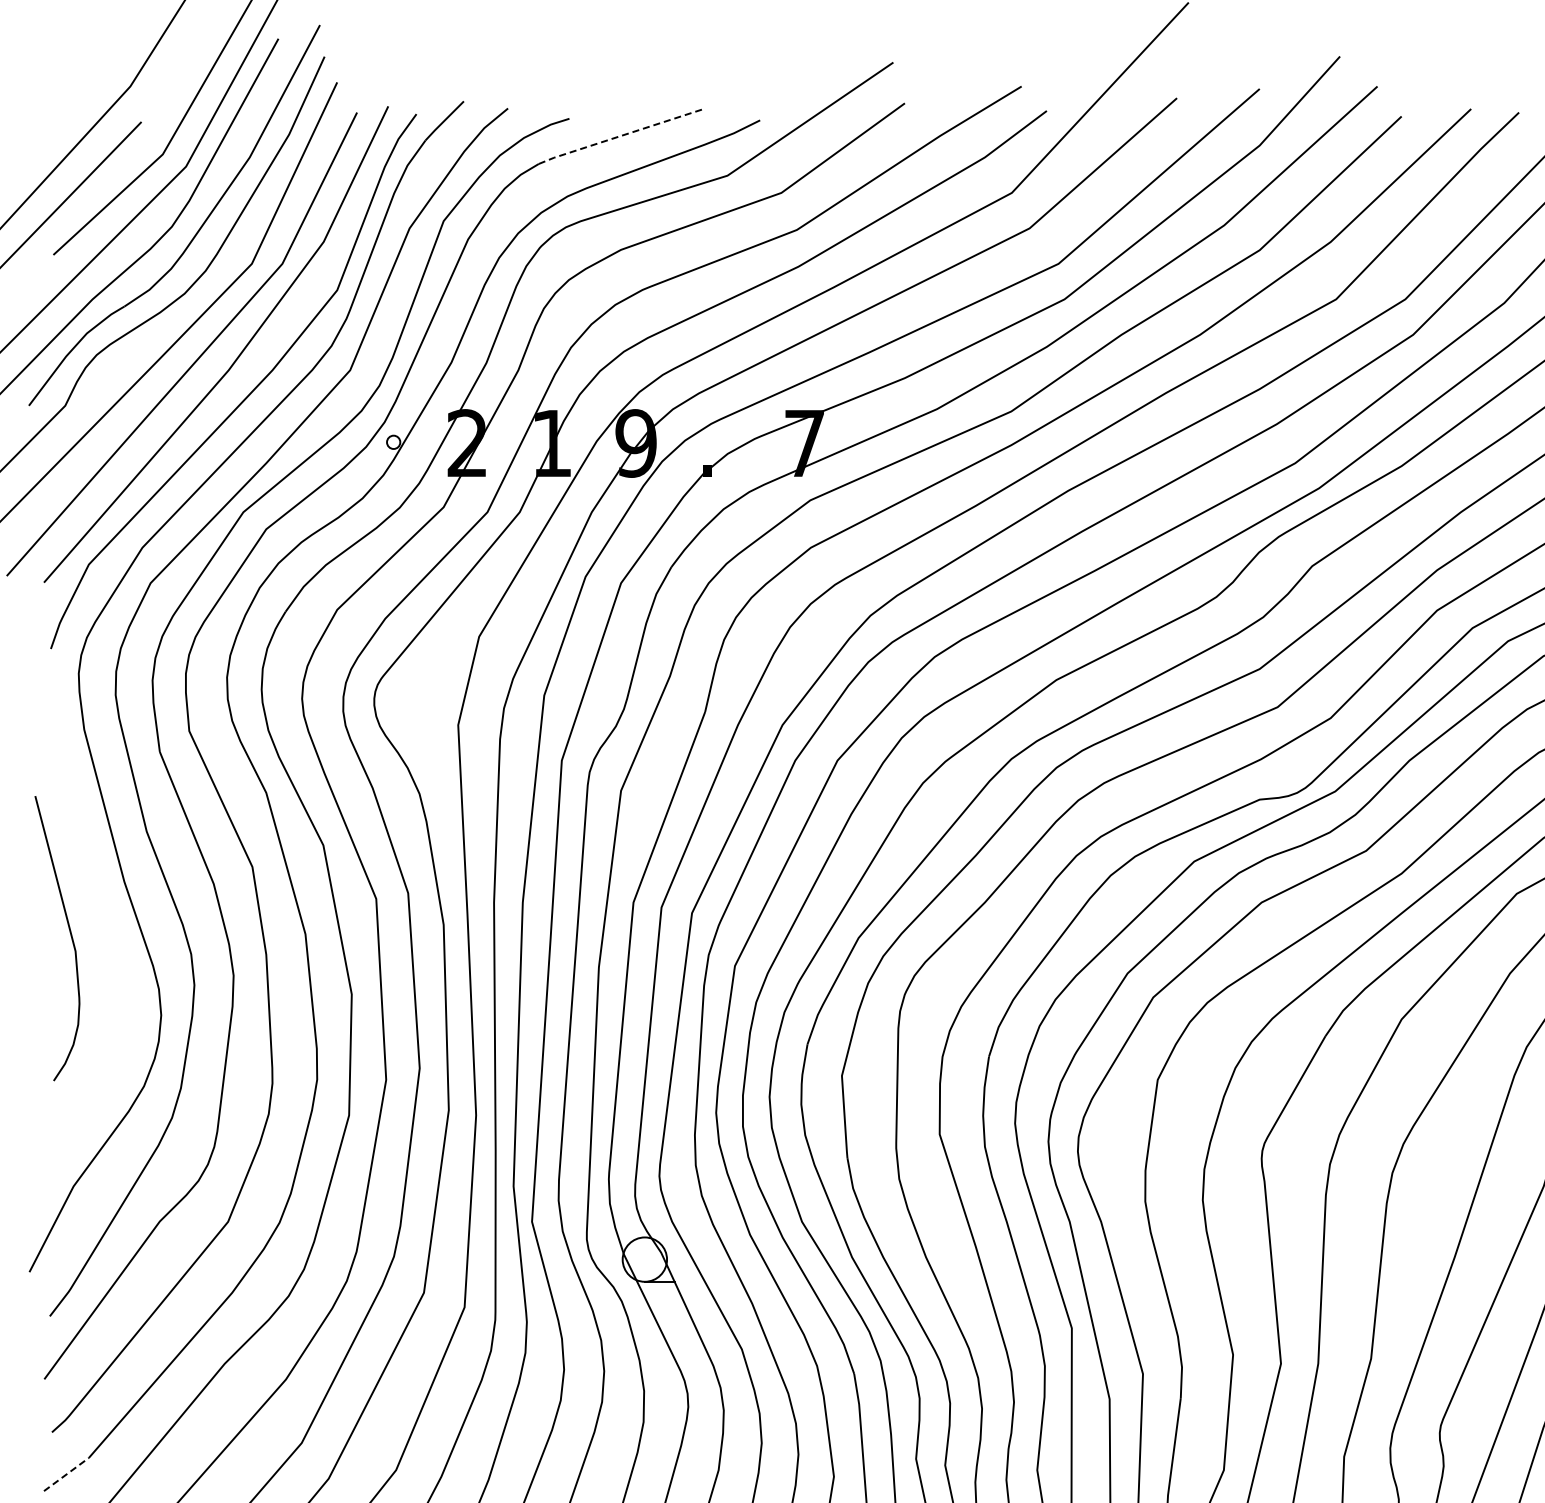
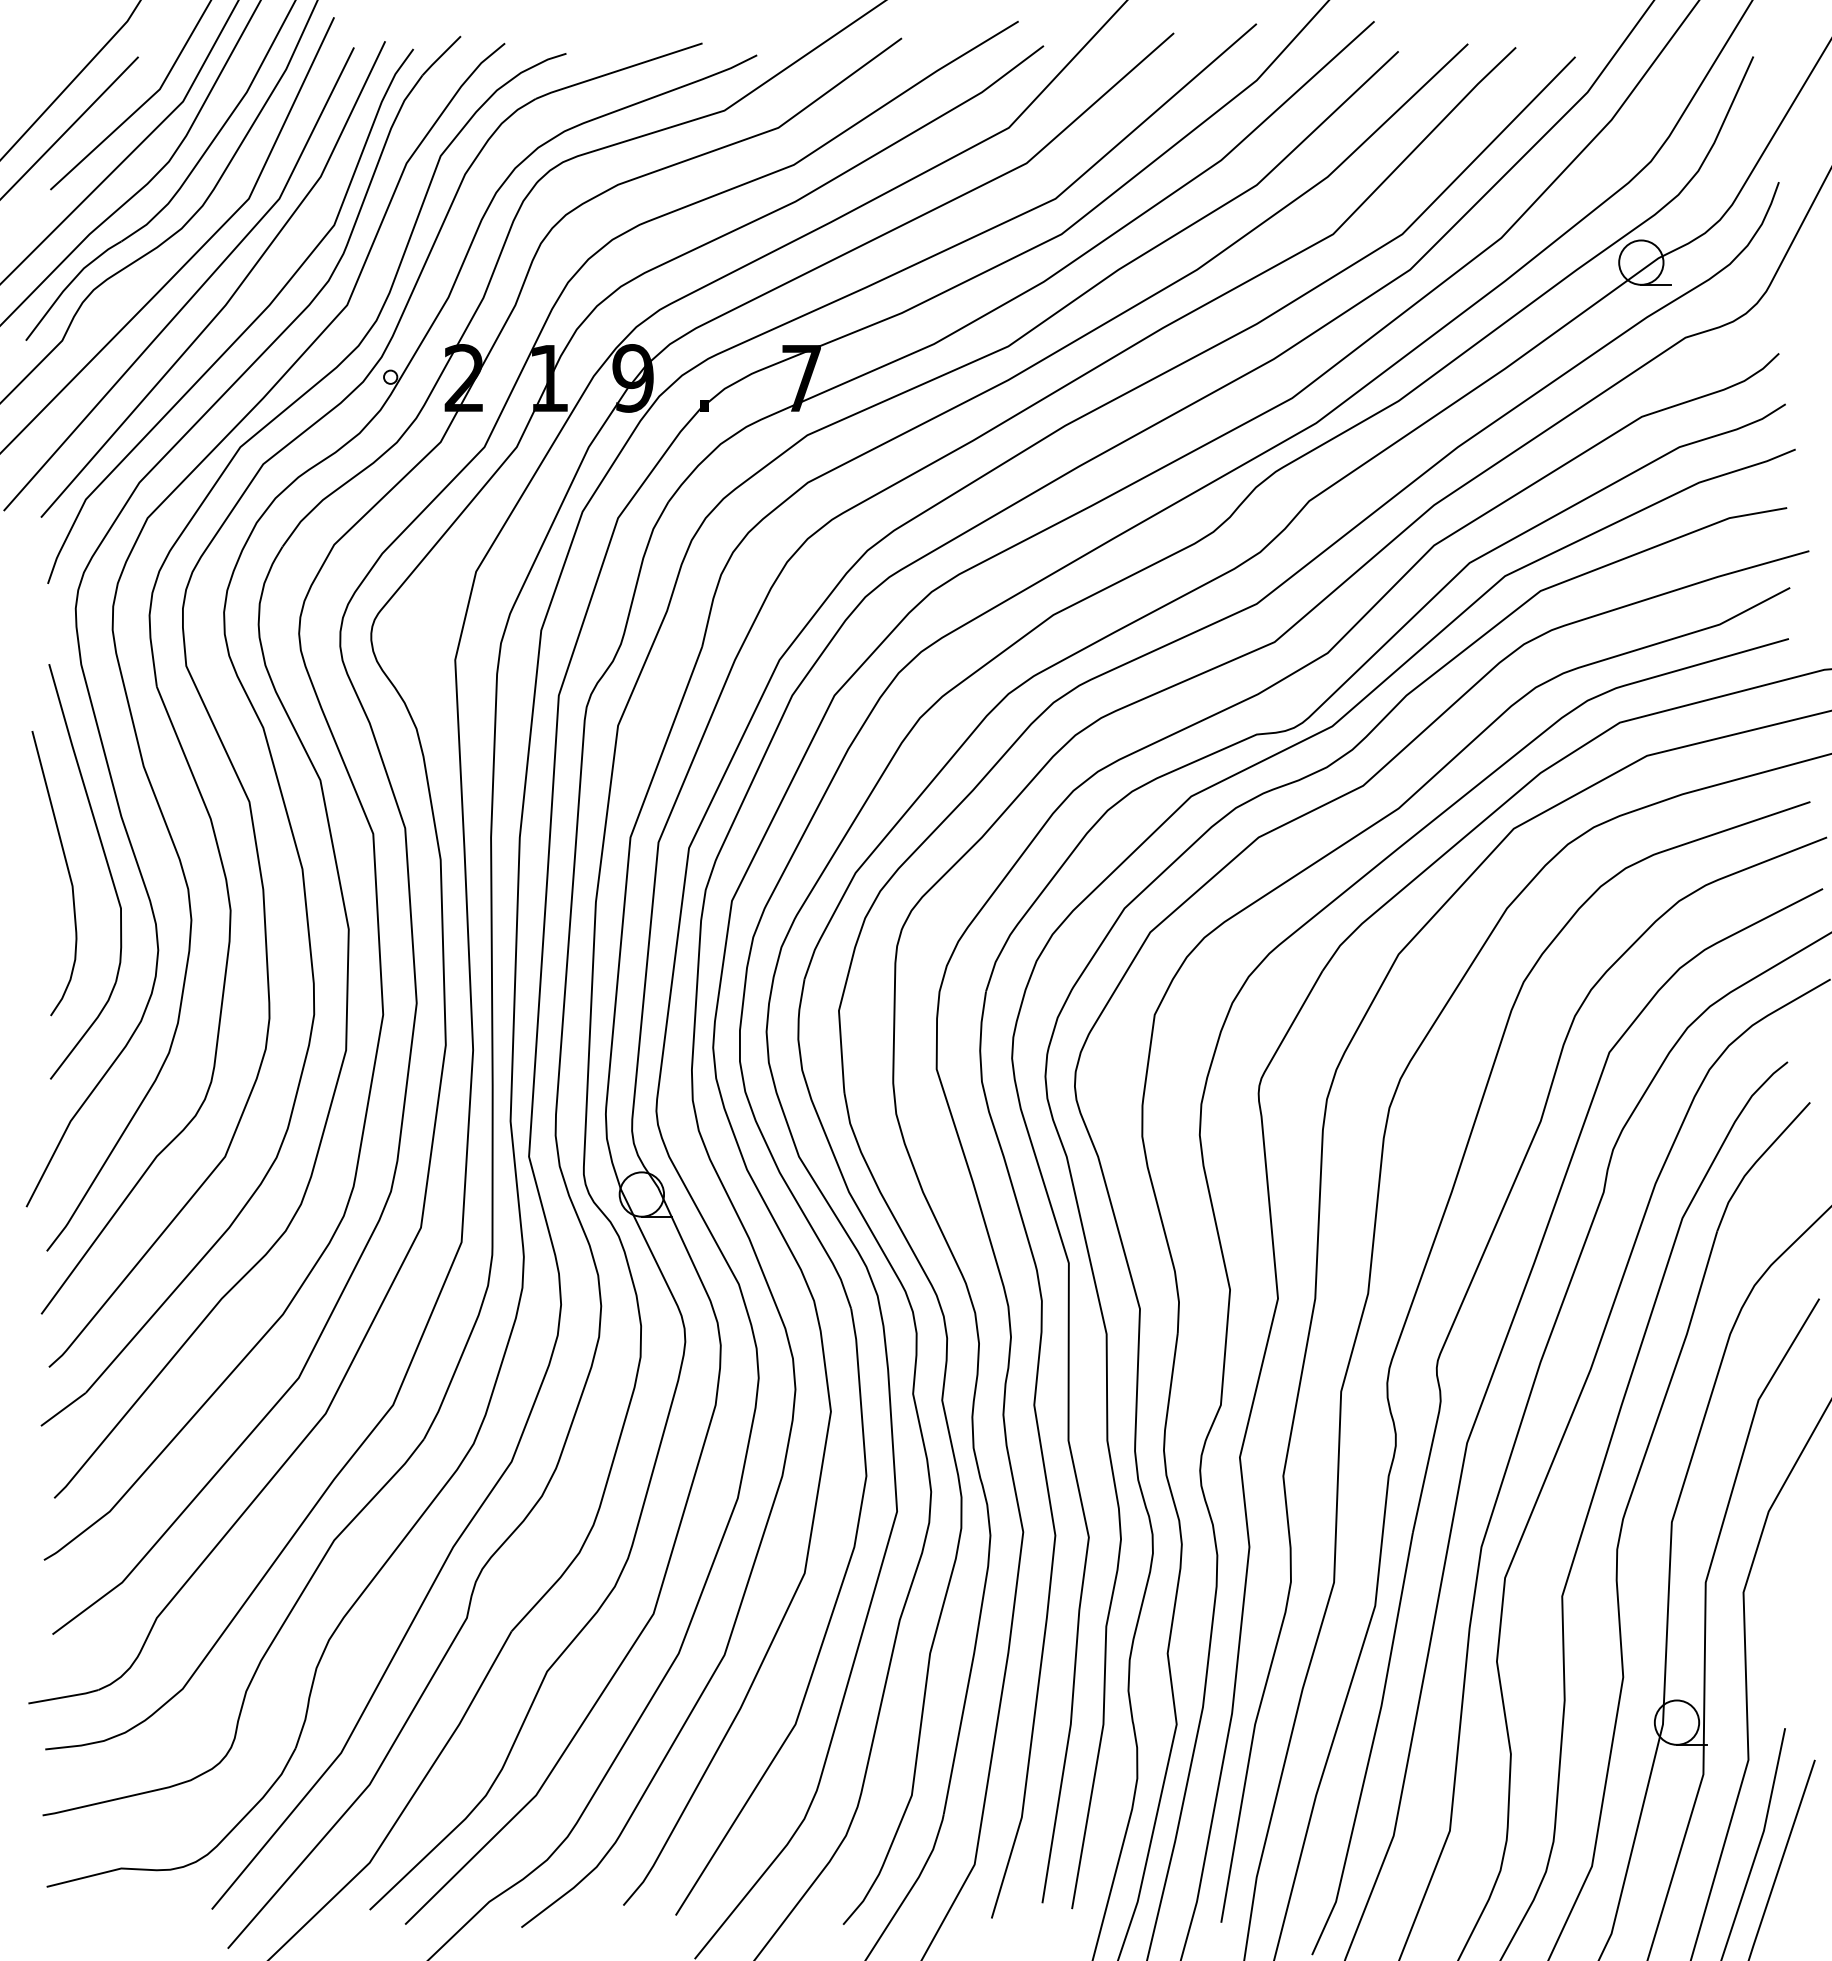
line: (621, 135) -> (618, 70), dashed -> solid
part: (109, 929) -> (106, 864), added
line: (66, 1474) -> (63, 1409), dashed -> solid

